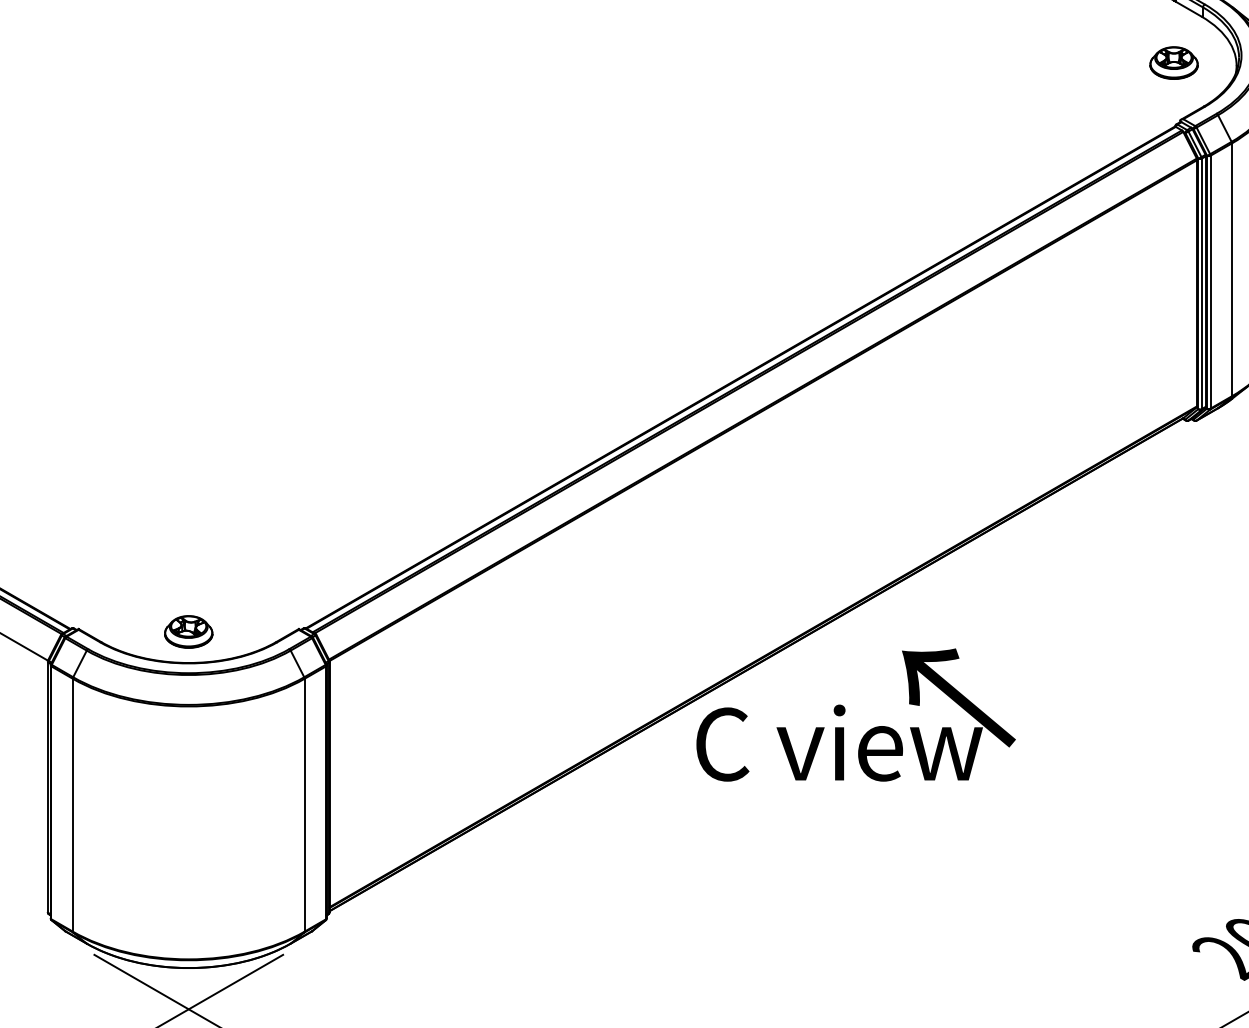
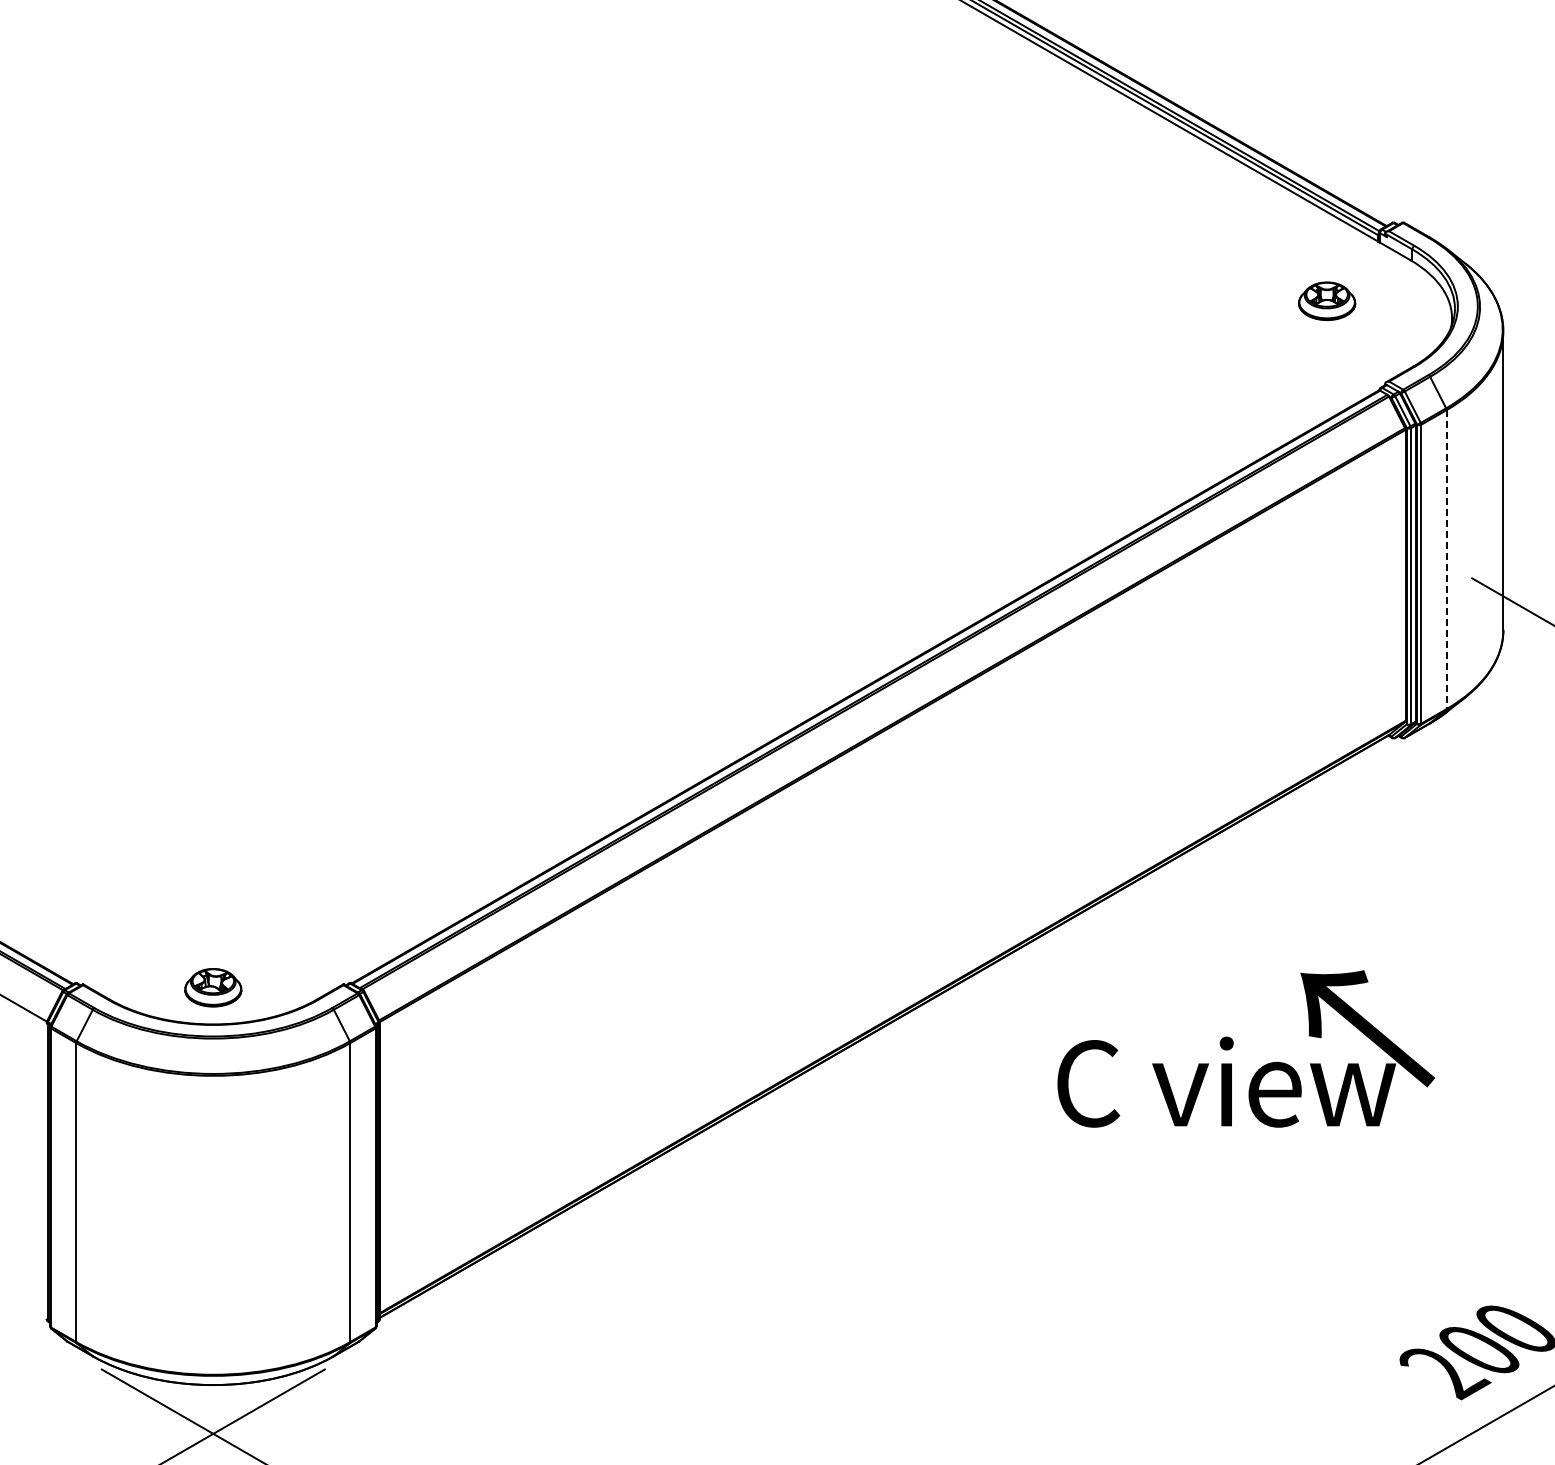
part: (1174, 62) -> (1327, 300), moved
line: (1231, 270) -> (1446, 560), solid -> dashed
text: (855, 714) -> (1245, 1048), moved

